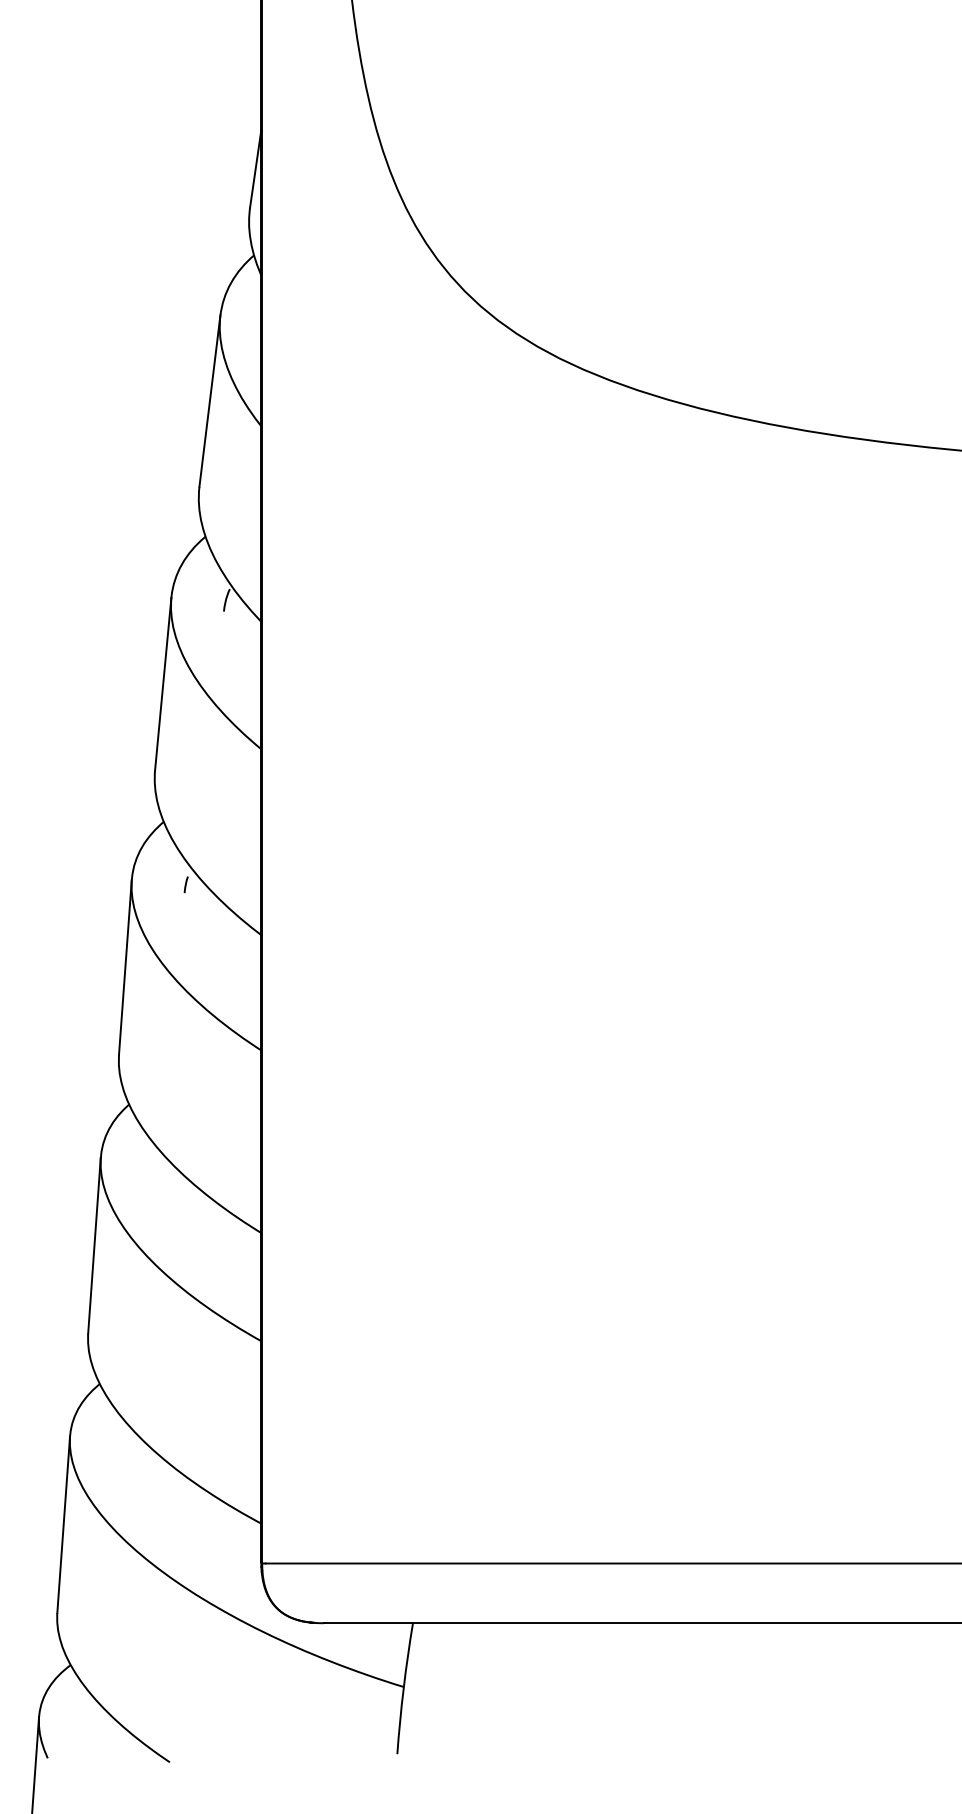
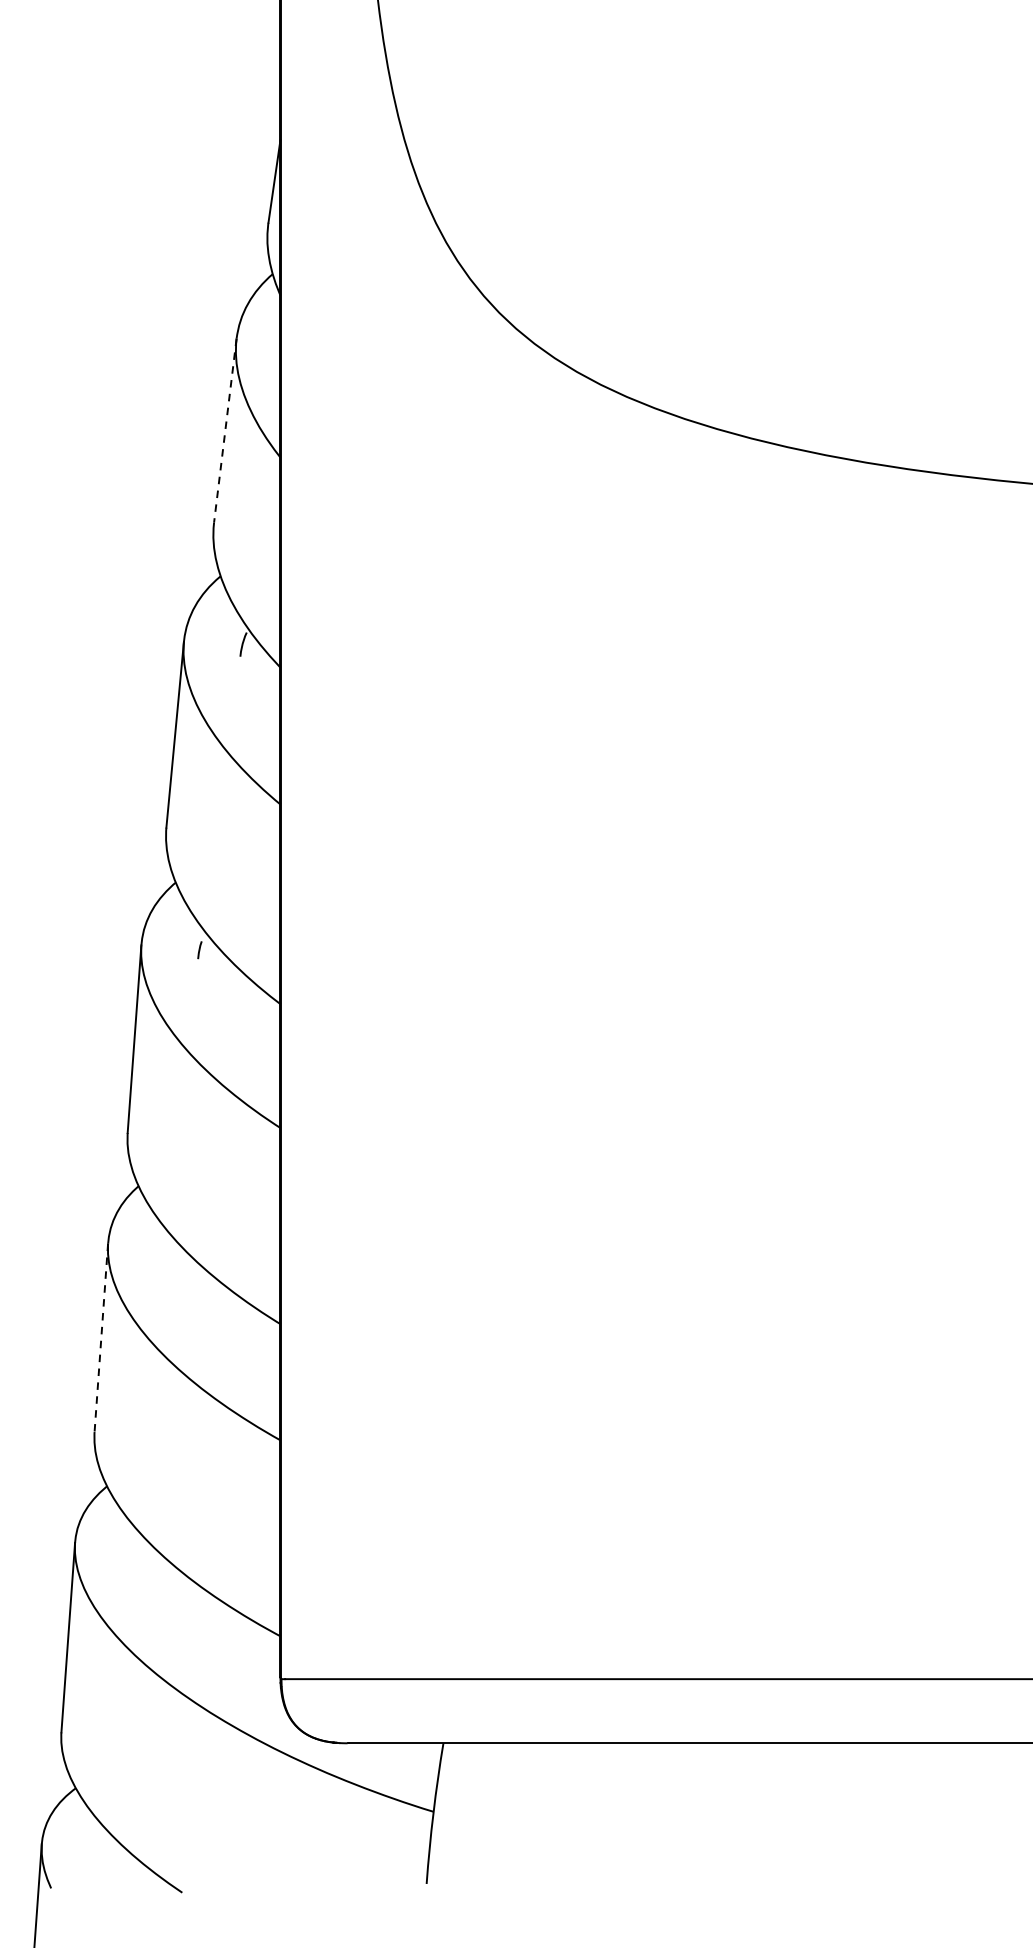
line: (209, 401) -> (224, 431), solid -> dashed
line: (94, 1245) -> (101, 1337), solid -> dashed

